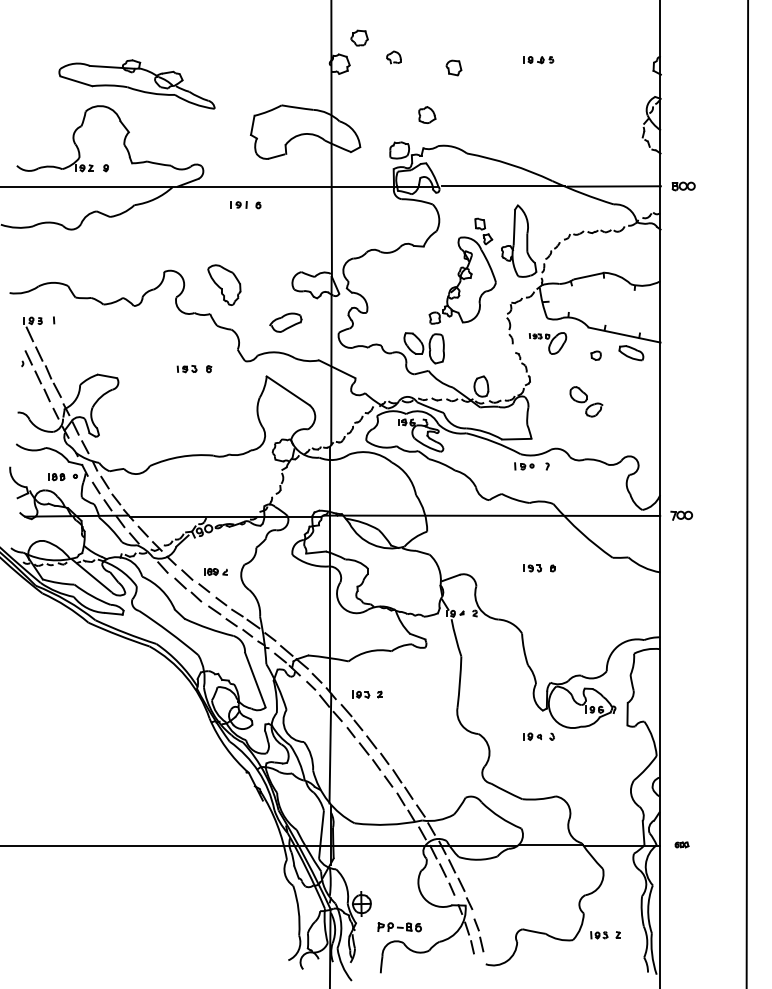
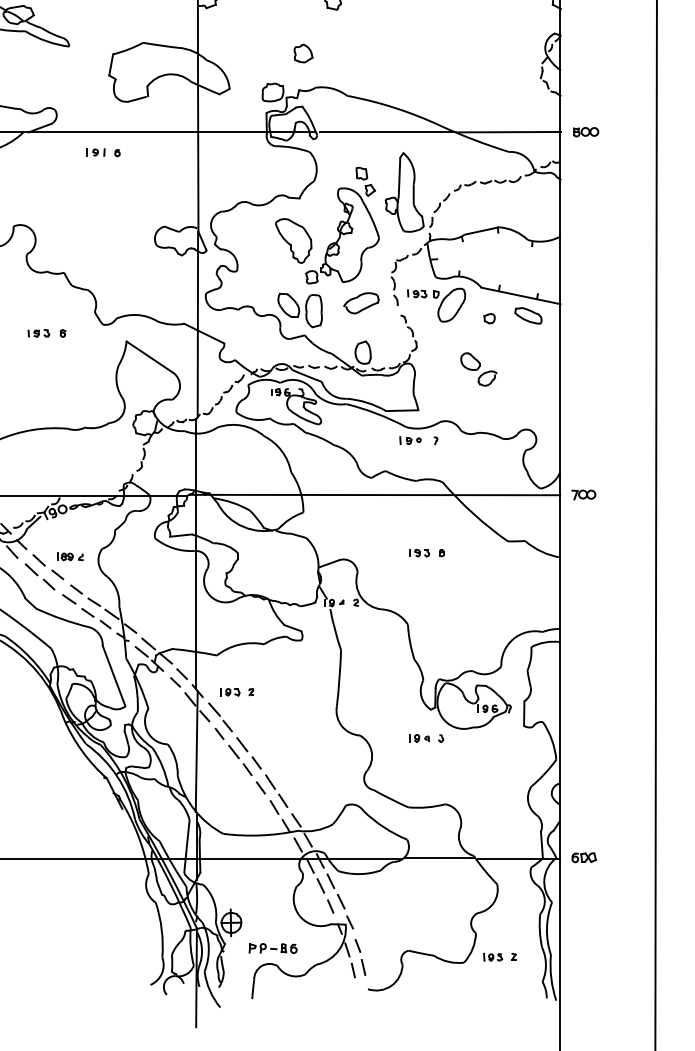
part: (224, 284) -> (293, 240), moved
part: (285, 322) -> (361, 303), moved
part: (547, 343) -> (435, 305), size x1.43
part: (681, 844) -> (583, 857), size x1.67

